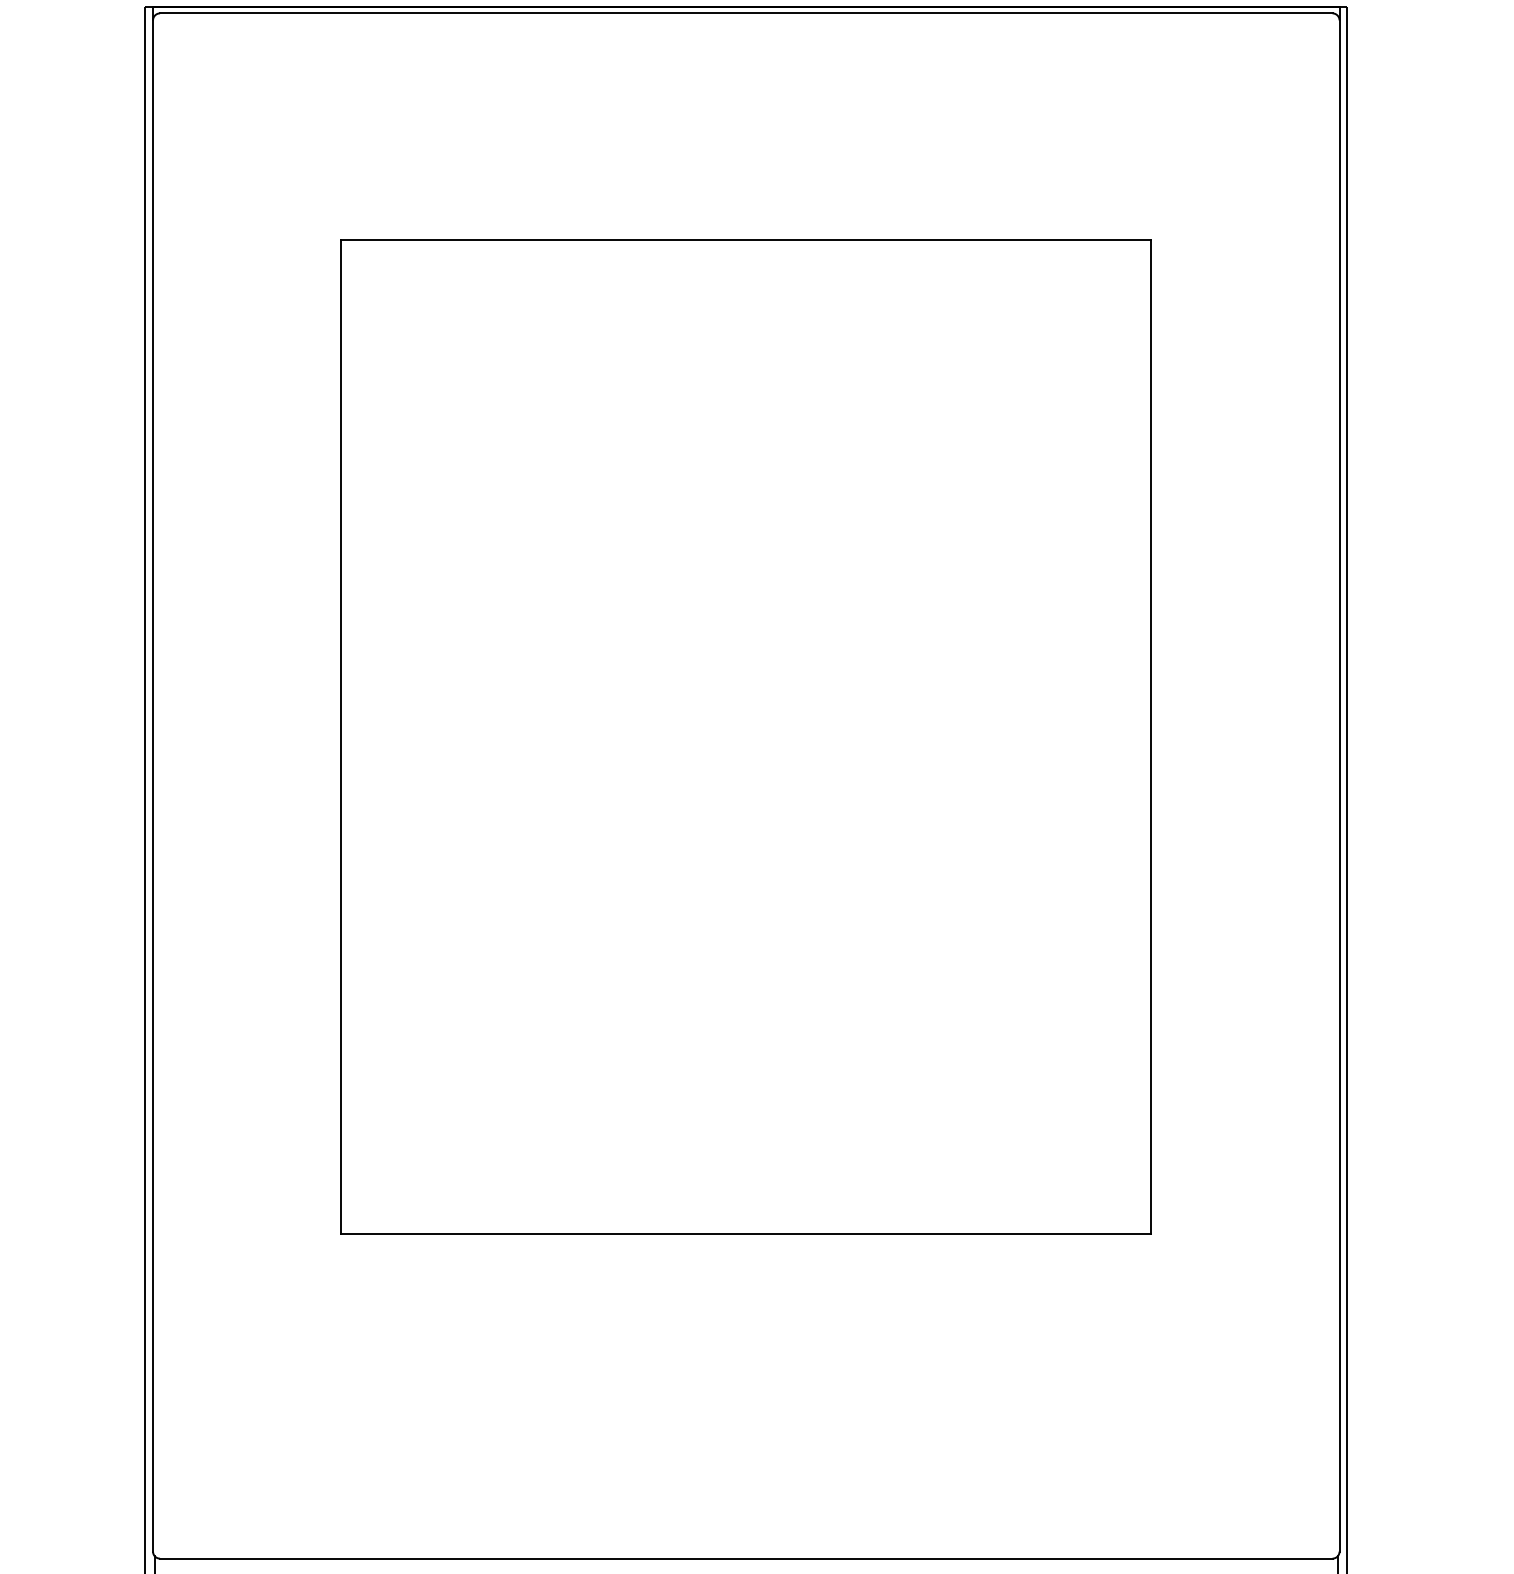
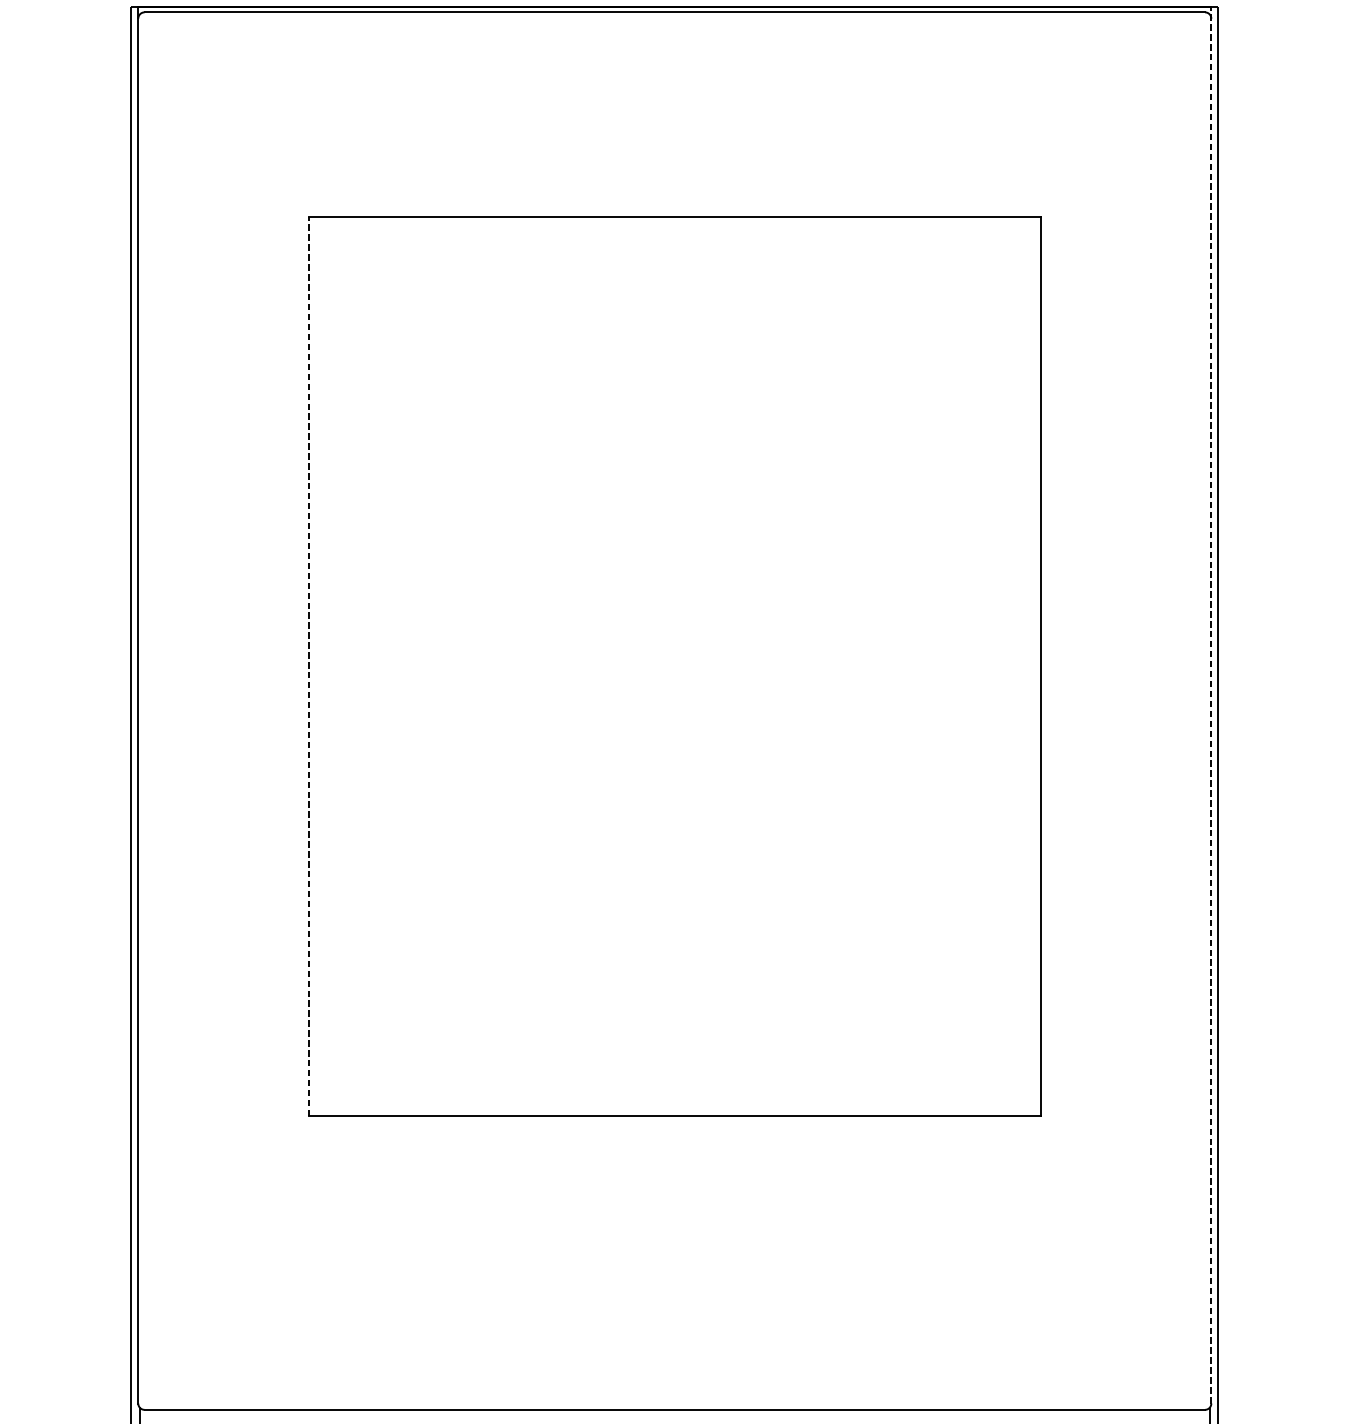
line: (341, 736) -> (308, 666), solid -> dashed
line: (1339, 779) -> (1211, 705), solid -> dashed

